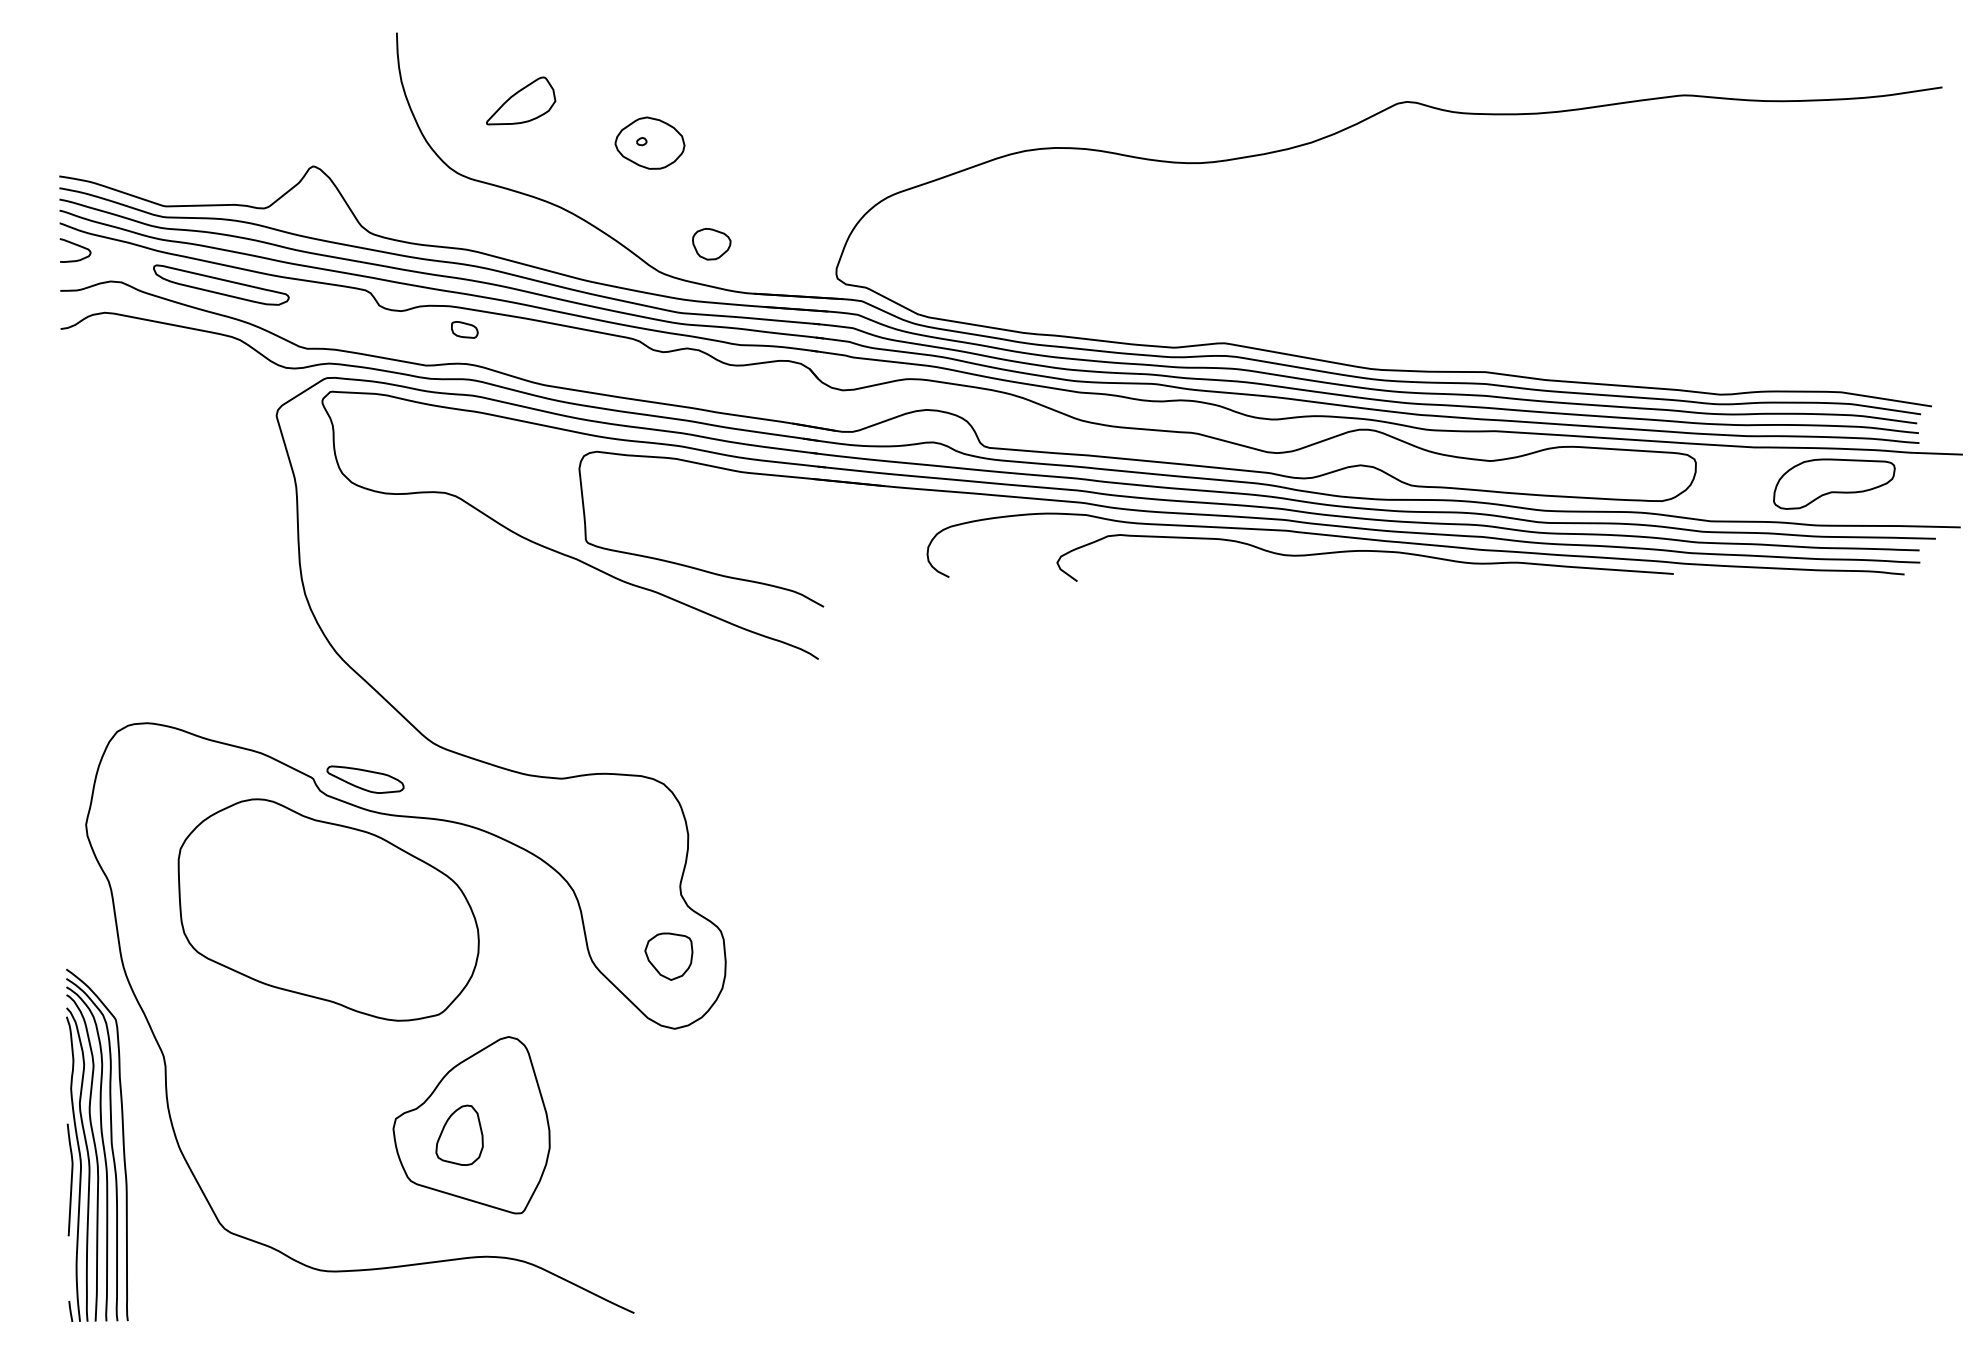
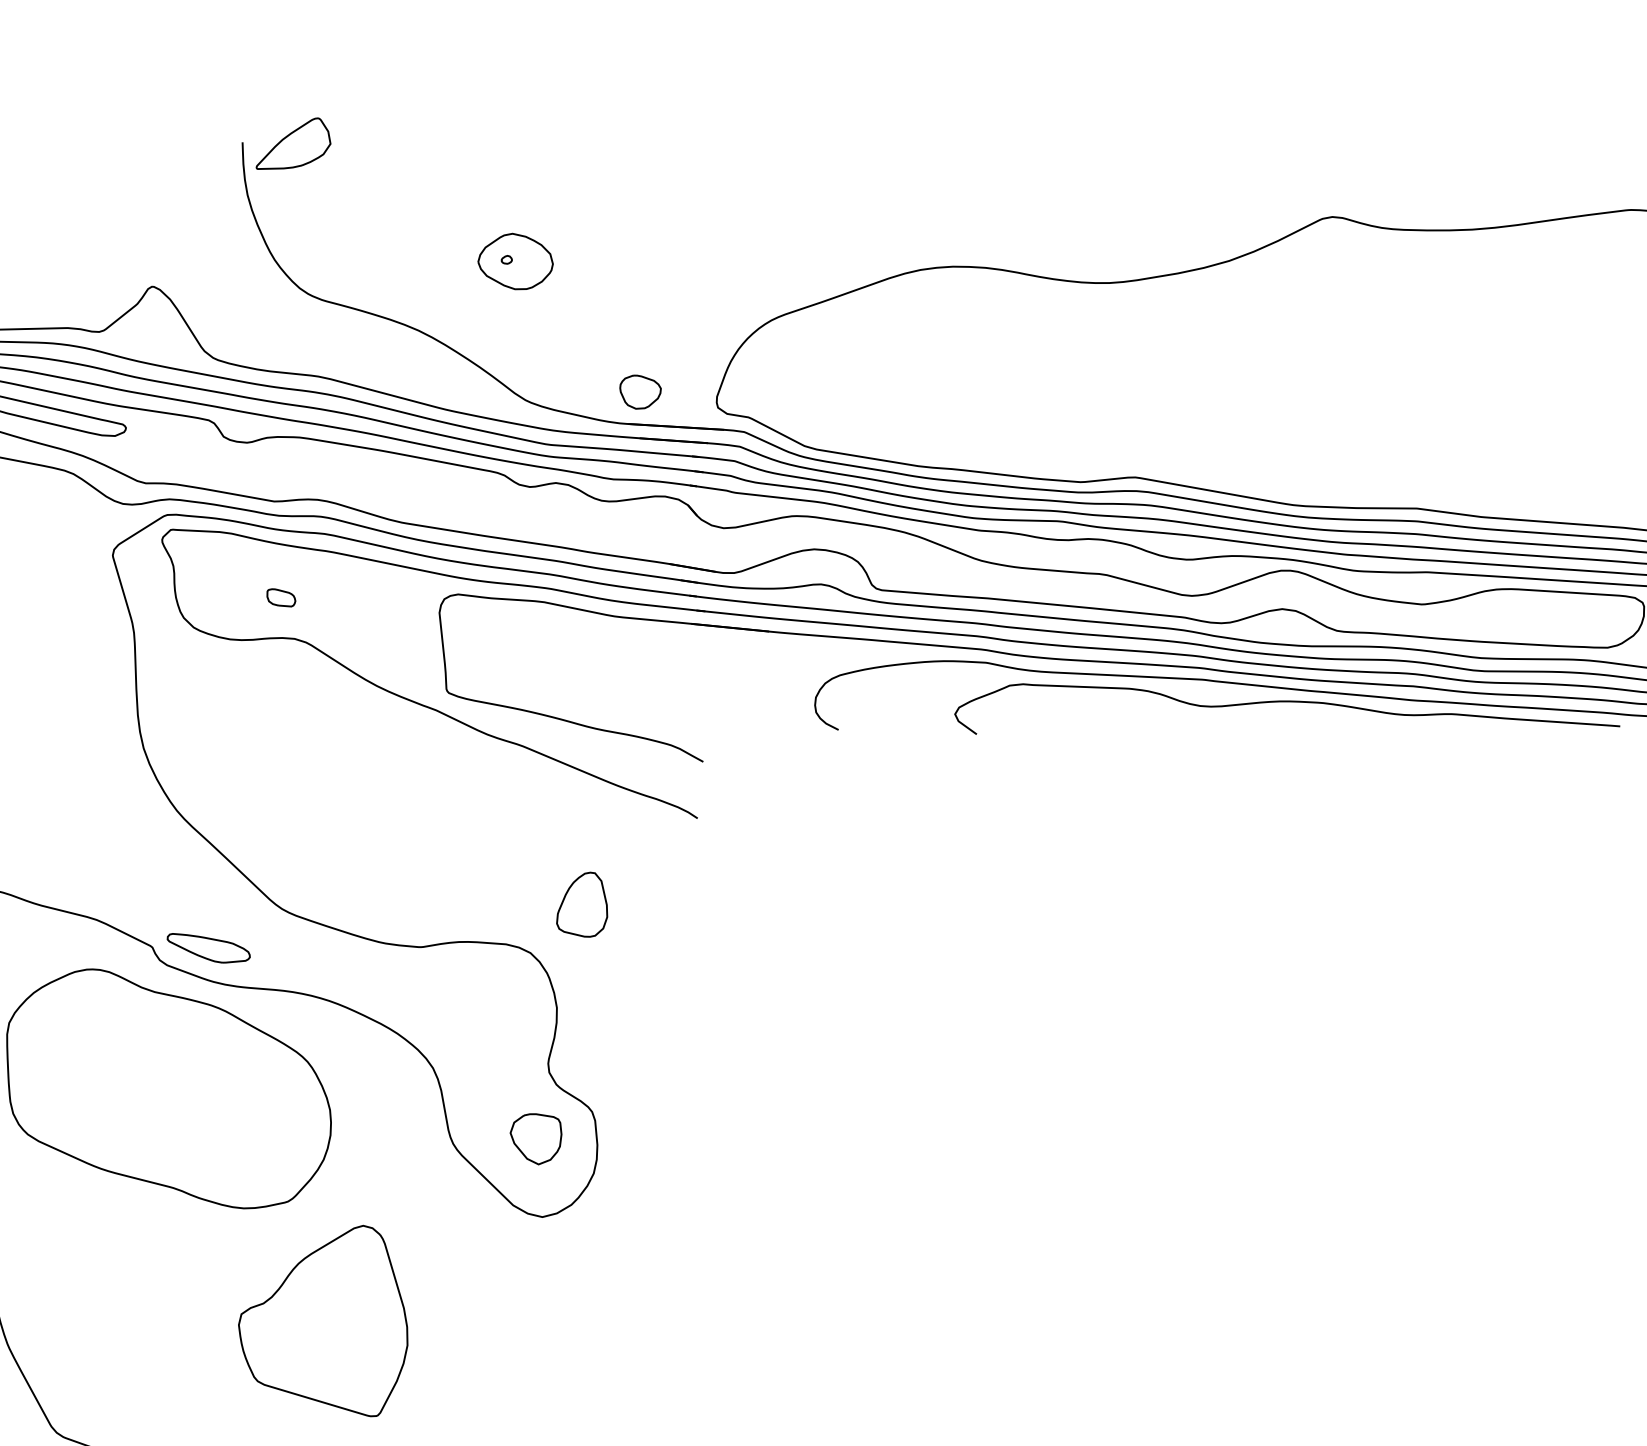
part: (521, 100) -> (293, 143), moved
part: (711, 244) -> (640, 392), moved
part: (464, 329) -> (281, 597), moved
part: (459, 1134) -> (582, 903), moved

